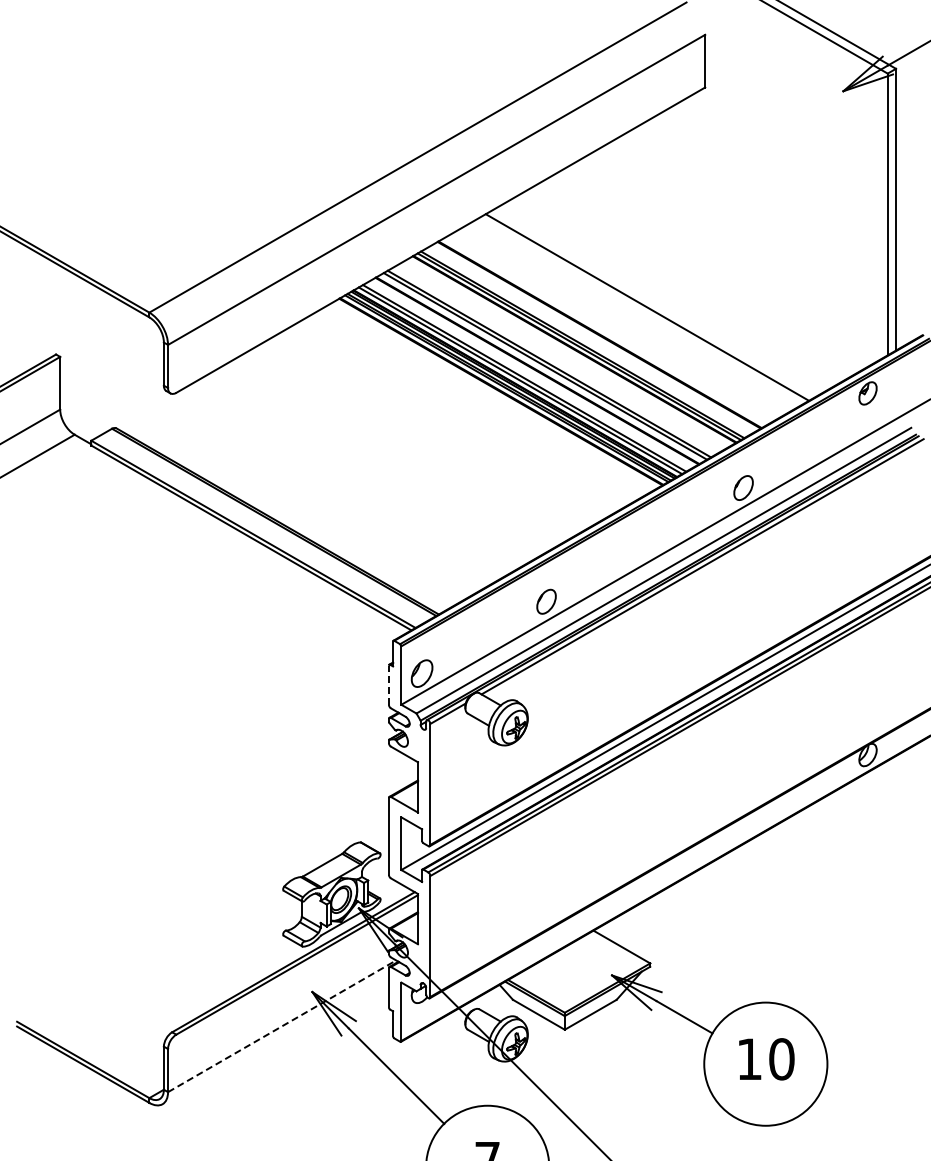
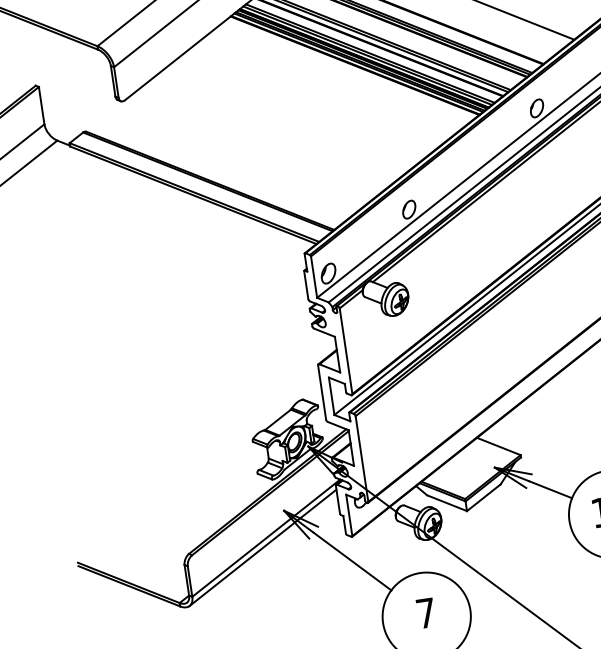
line: (388, 685) -> (306, 285), dashed -> solid
line: (282, 1026) -> (266, 538), dashed -> solid
line: (275, 1038) -> (262, 547), added

